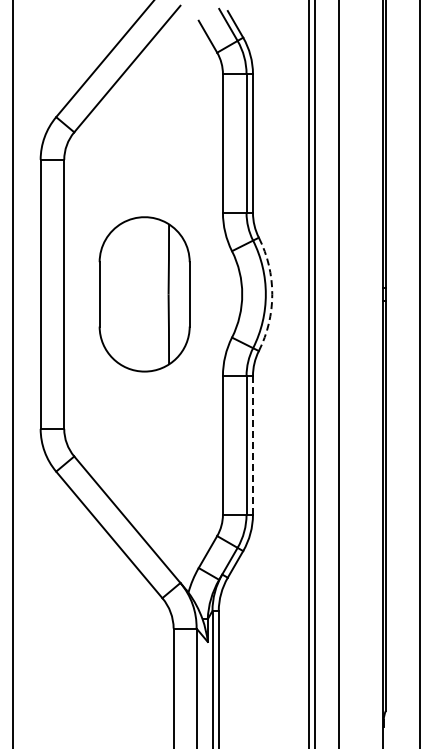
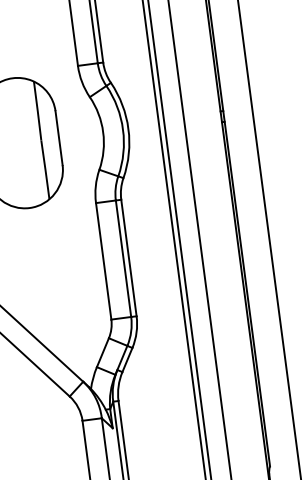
arc: (272, 294) -> (128, 129), dashed -> solid
line: (252, 445) -> (128, 258), dashed -> solid

